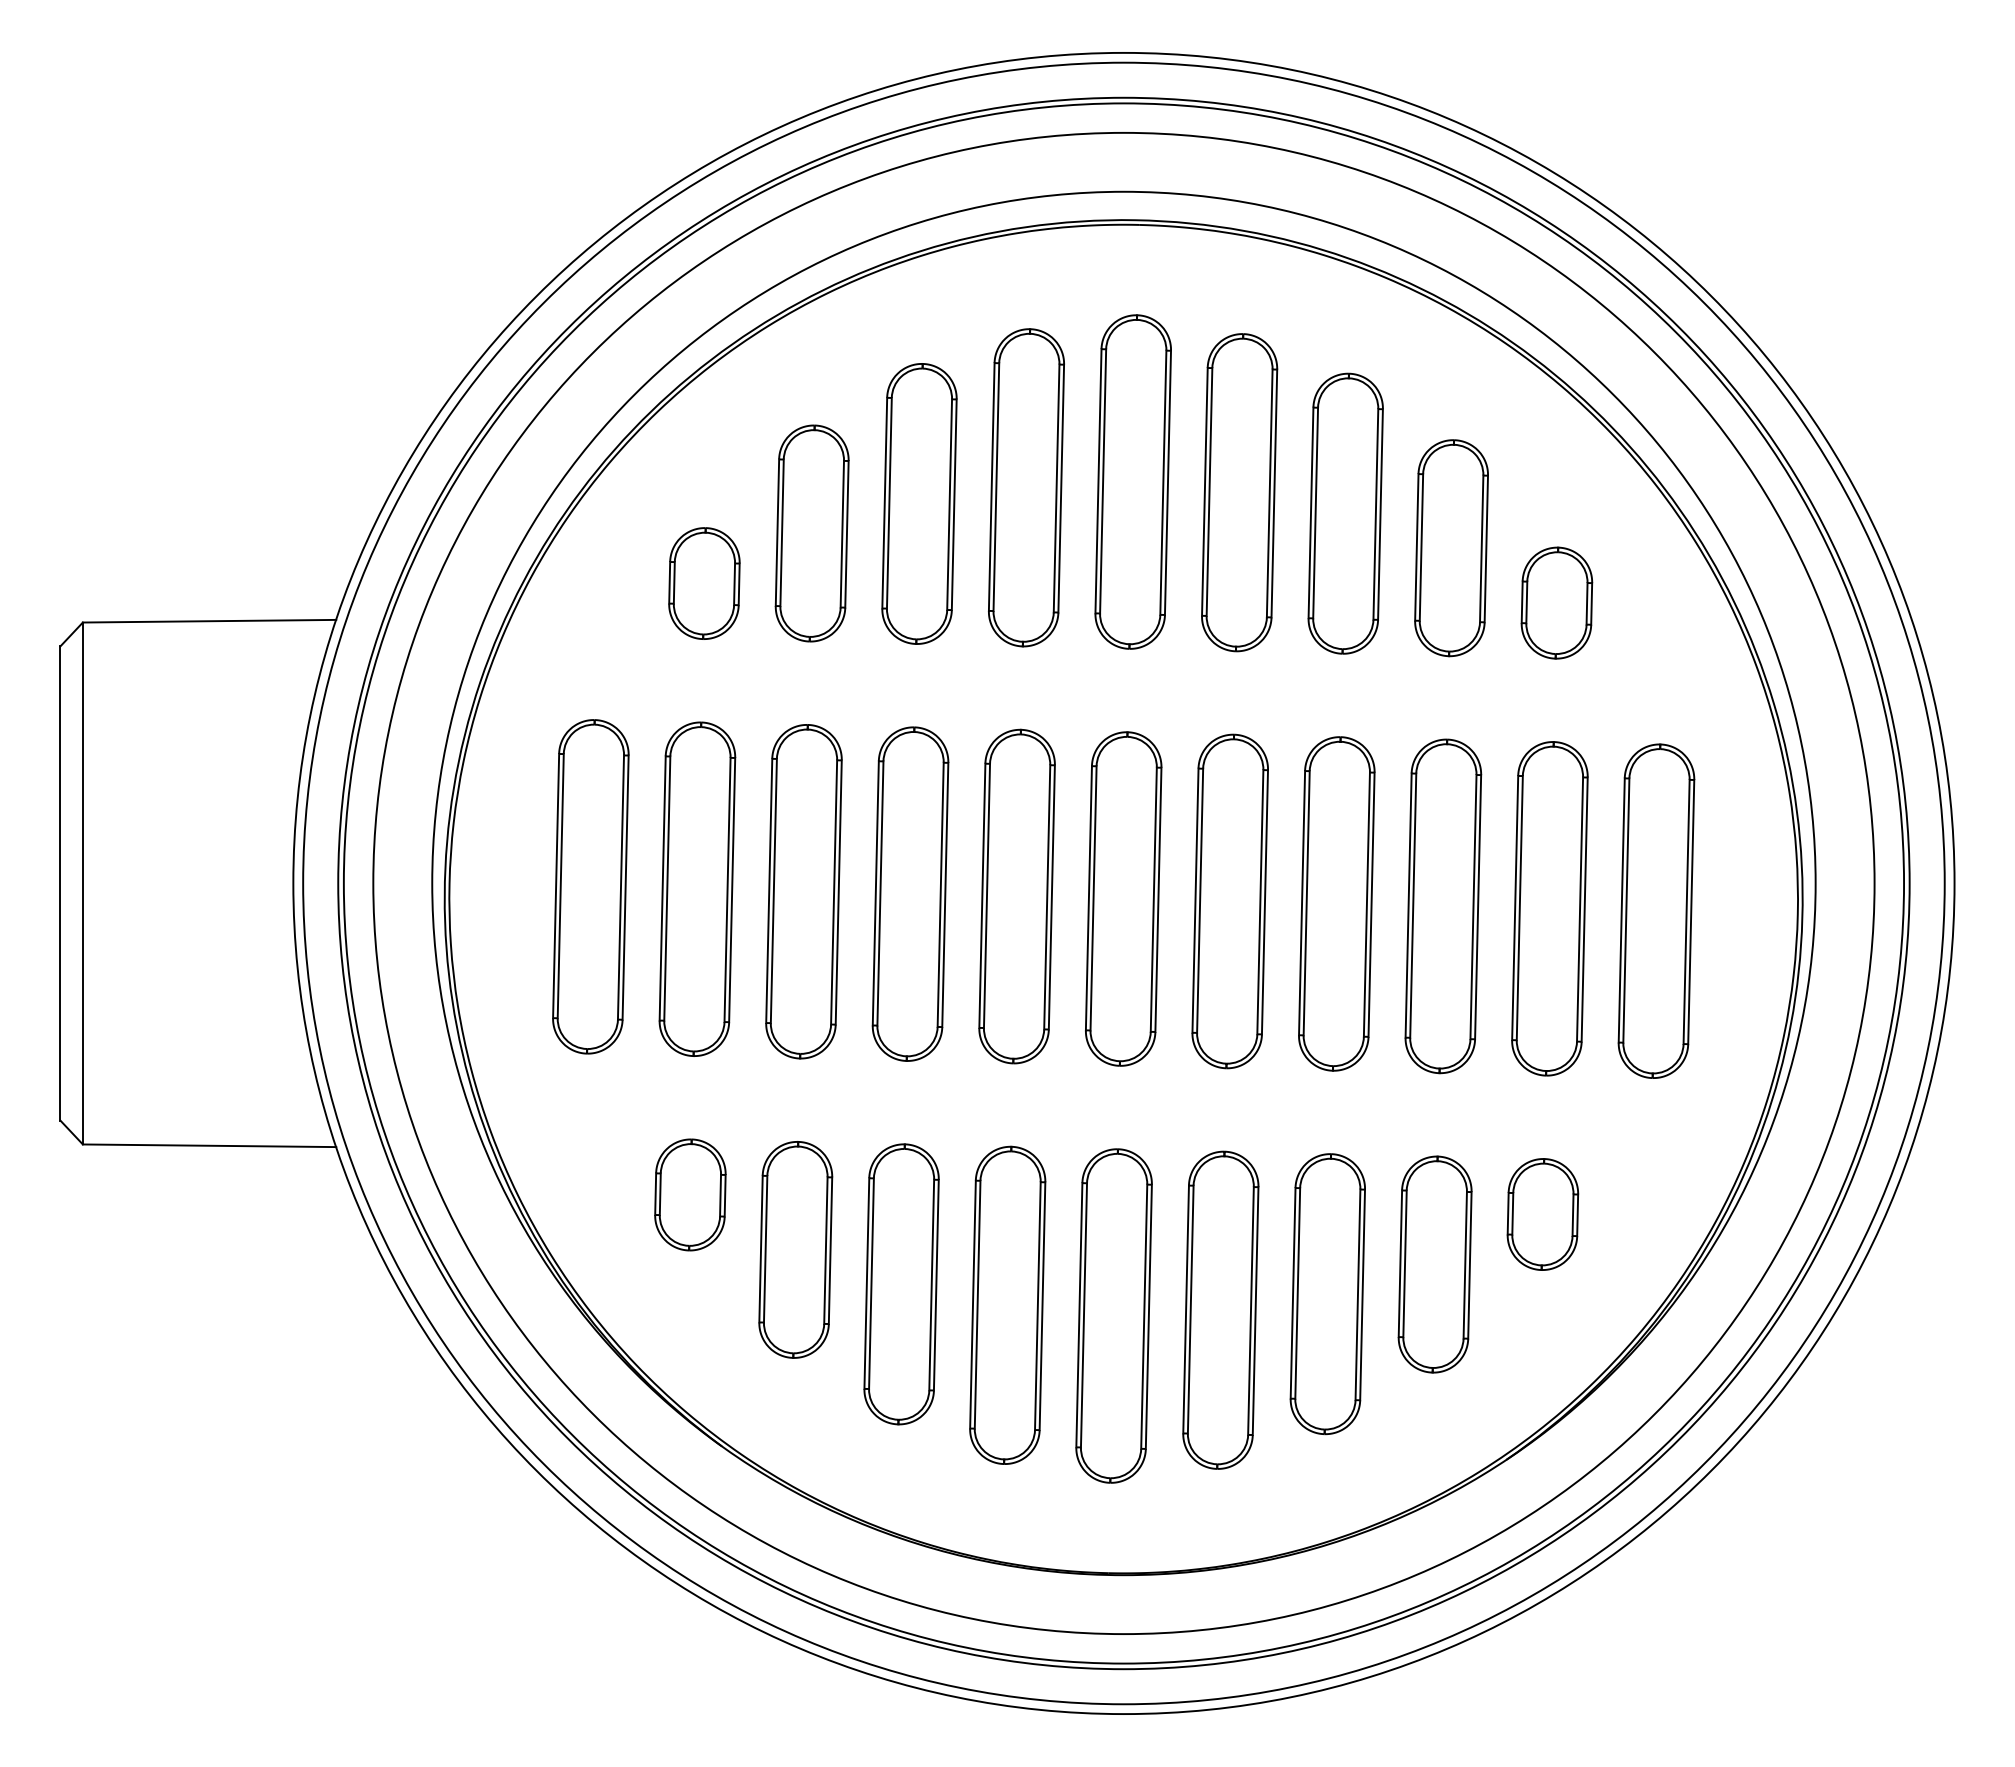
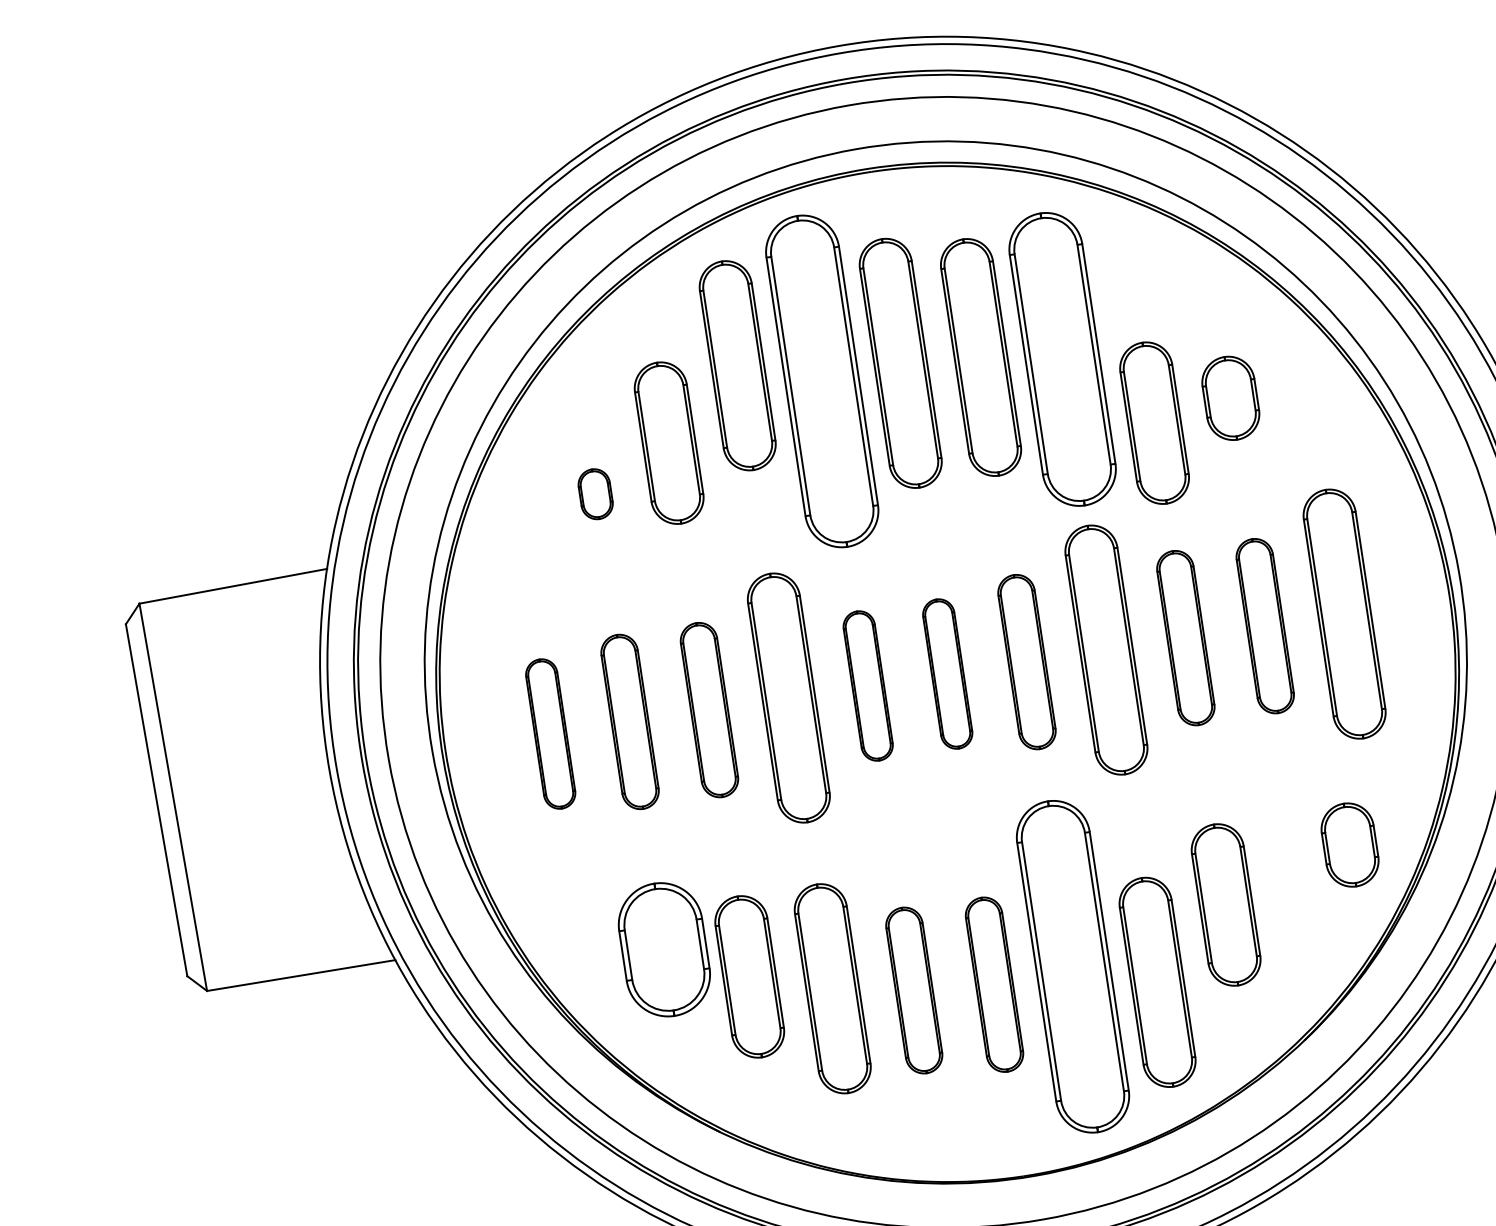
part: (1026, 487) -> (822, 381), size x1.4
part: (919, 503) -> (737, 365), moved
part: (1345, 513) -> (1062, 359), size x1.4
part: (1451, 548) -> (1154, 423), moved
part: (704, 583) -> (595, 494), size x0.6
part: (590, 886) -> (550, 733), size x0.6
part: (697, 888) -> (630, 721), size x0.7
part: (803, 891) -> (709, 709), size x0.7
part: (1016, 896) -> (867, 686), size x0.6
part: (1123, 898) -> (947, 673), size x0.6
part: (1229, 901) -> (1026, 662), size x0.7
part: (1443, 906) -> (1185, 638), size x0.7
part: (1549, 908) -> (1264, 625), size x0.7
part: (690, 1194) -> (664, 949), size x1.6
part: (1542, 1214) -> (1349, 845), moved
part: (1327, 1294) -> (1157, 982), moved
part: (1007, 1304) -> (913, 990), size x0.7
part: (1220, 1309) -> (1072, 966), size x1.4
part: (1113, 1315) -> (994, 984), size x0.7

